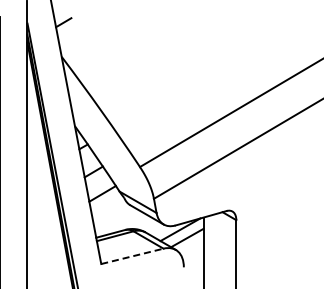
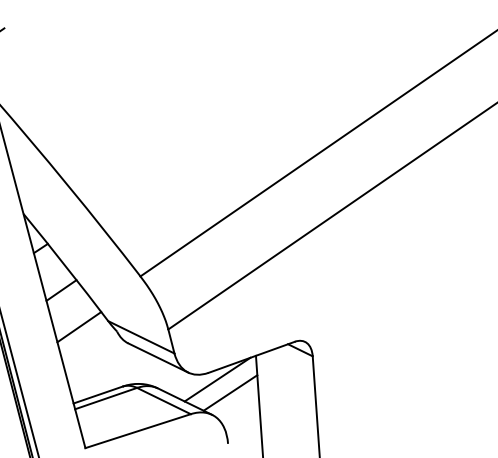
line: (132, 256) -> (138, 431), dashed -> solid

